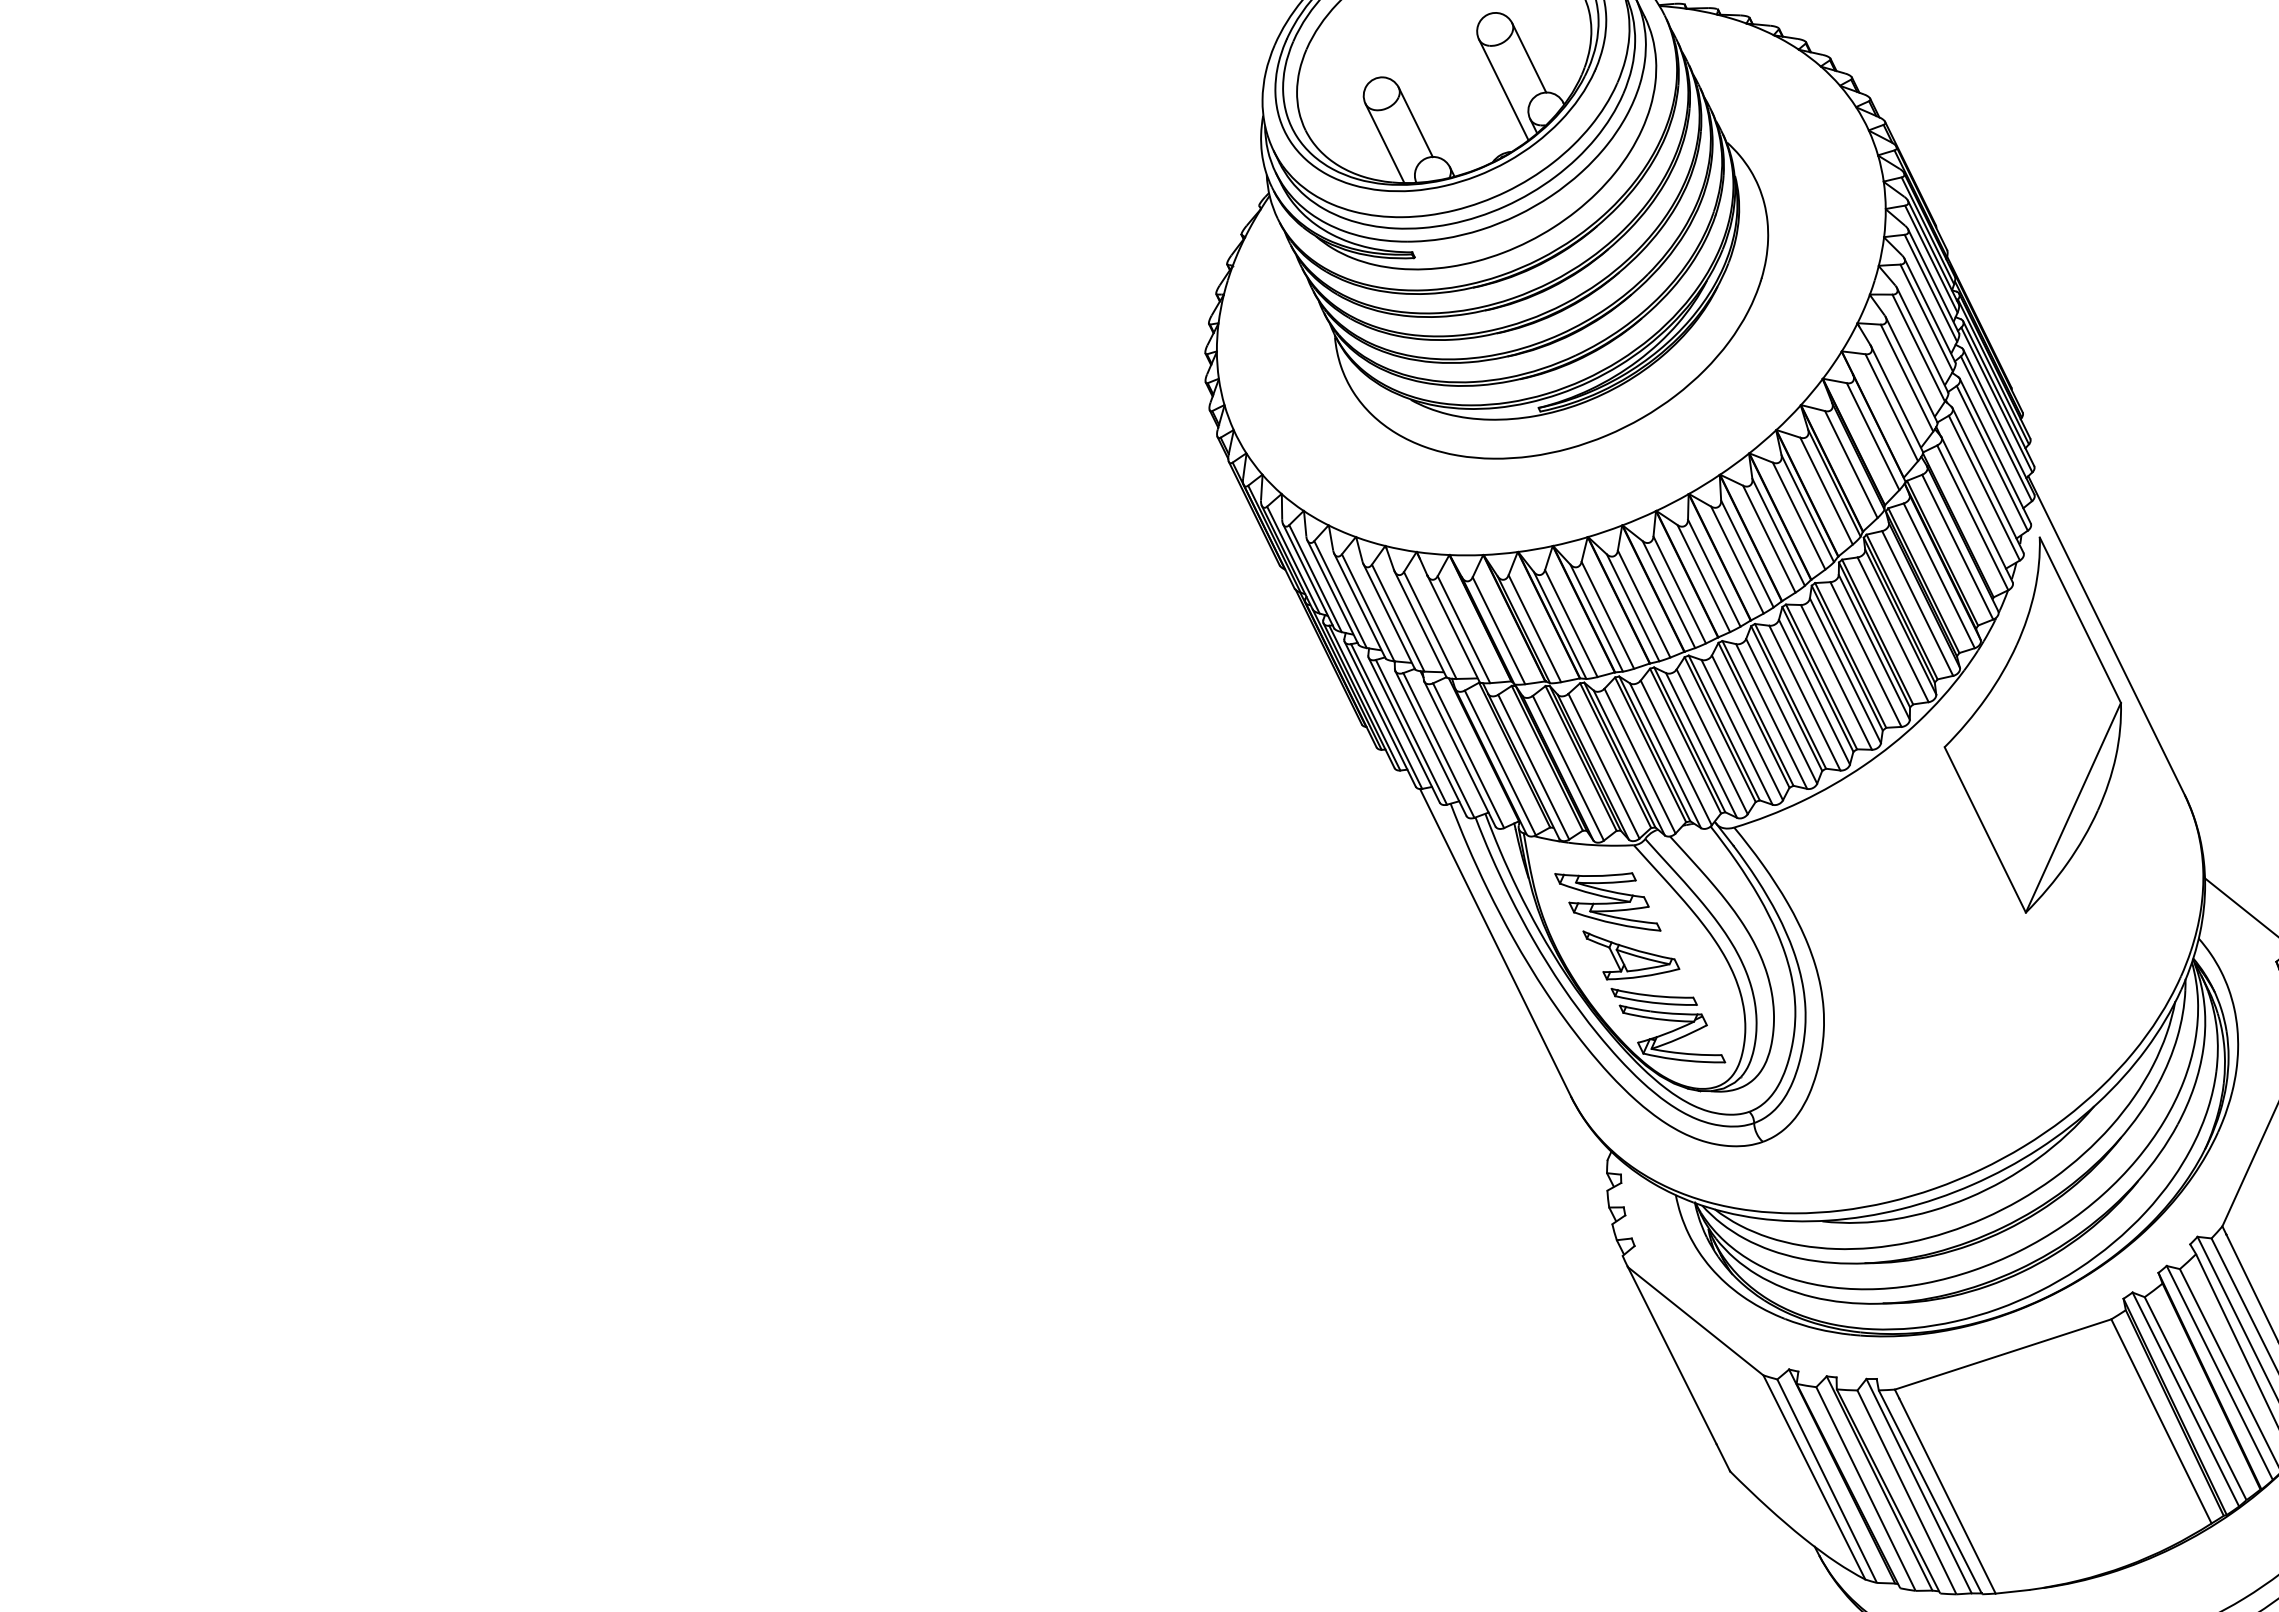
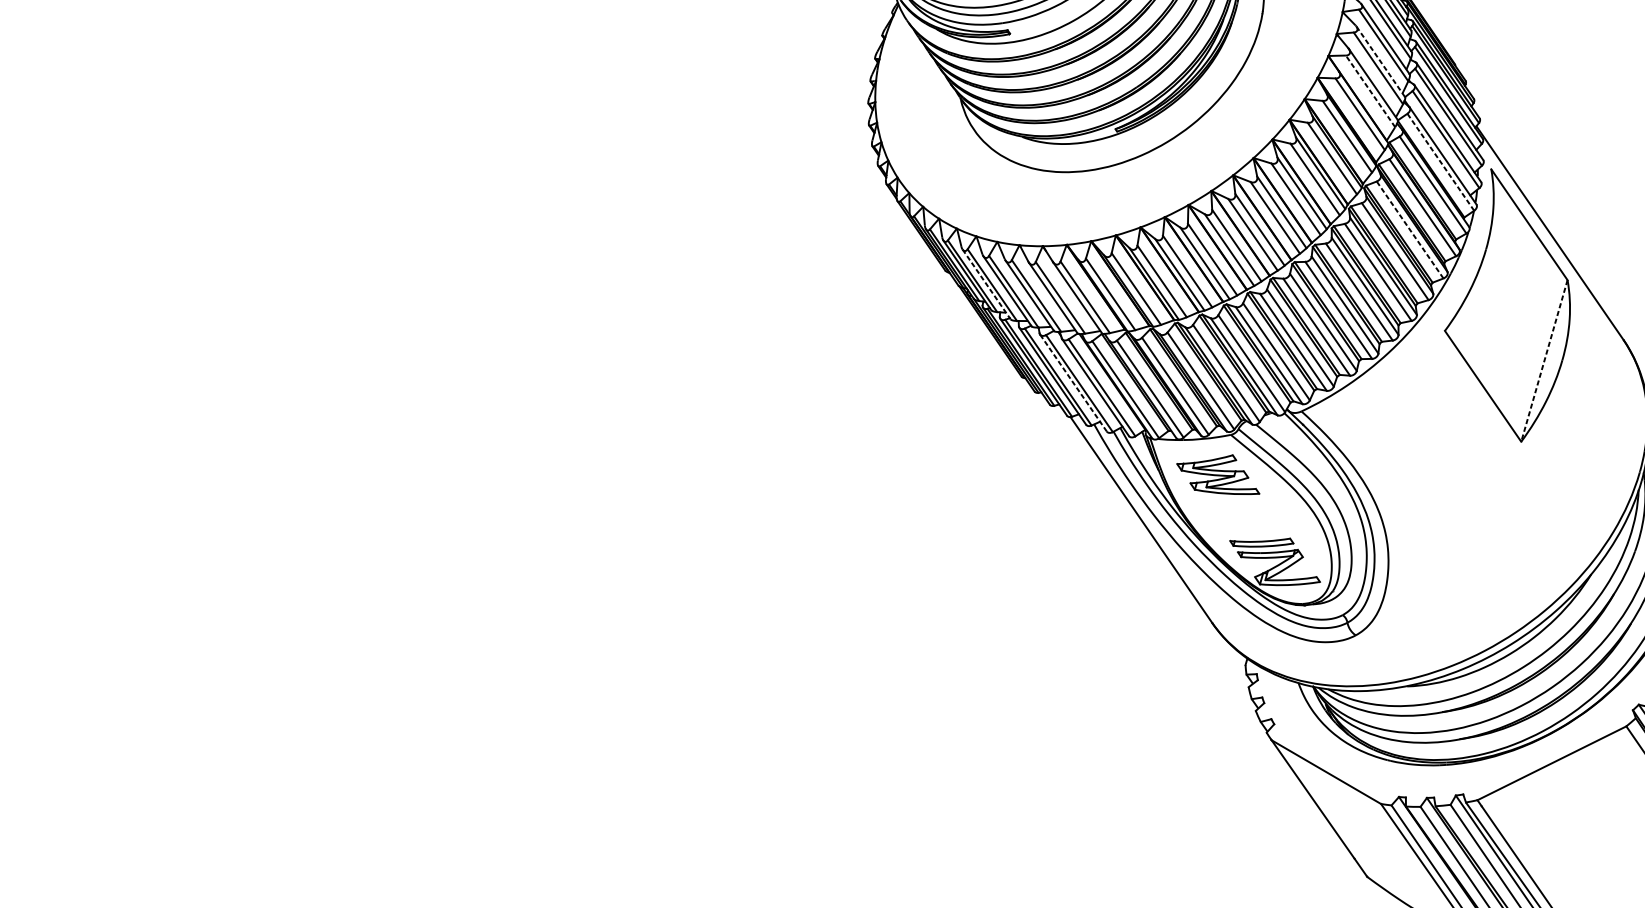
line: (1911, 369) -> (1380, 61), solid -> dashed
line: (1891, 407) -> (1370, 91), solid -> dashed
line: (1972, 517) -> (1440, 162), solid -> dashed
line: (1333, 592) -> (987, 284), solid -> dashed
line: (1917, 603) -> (1410, 230), solid -> dashed
line: (1430, 743) -> (1073, 383), solid -> dashed
line: (2073, 808) -> (1544, 361), solid -> dashed
part: (1631, 955) -> (1240, 514), removed

